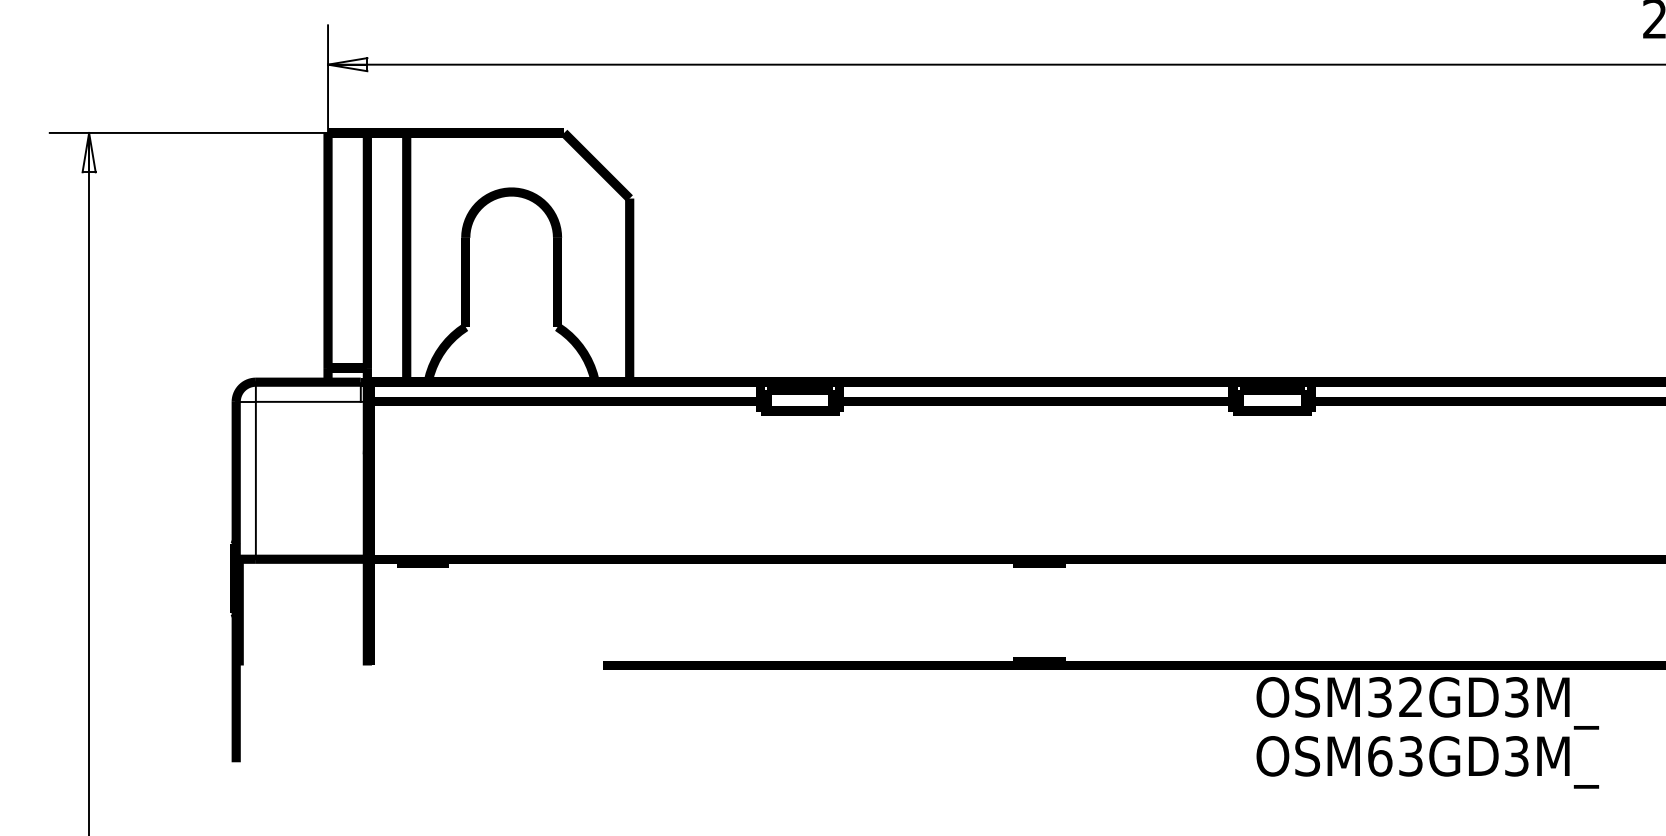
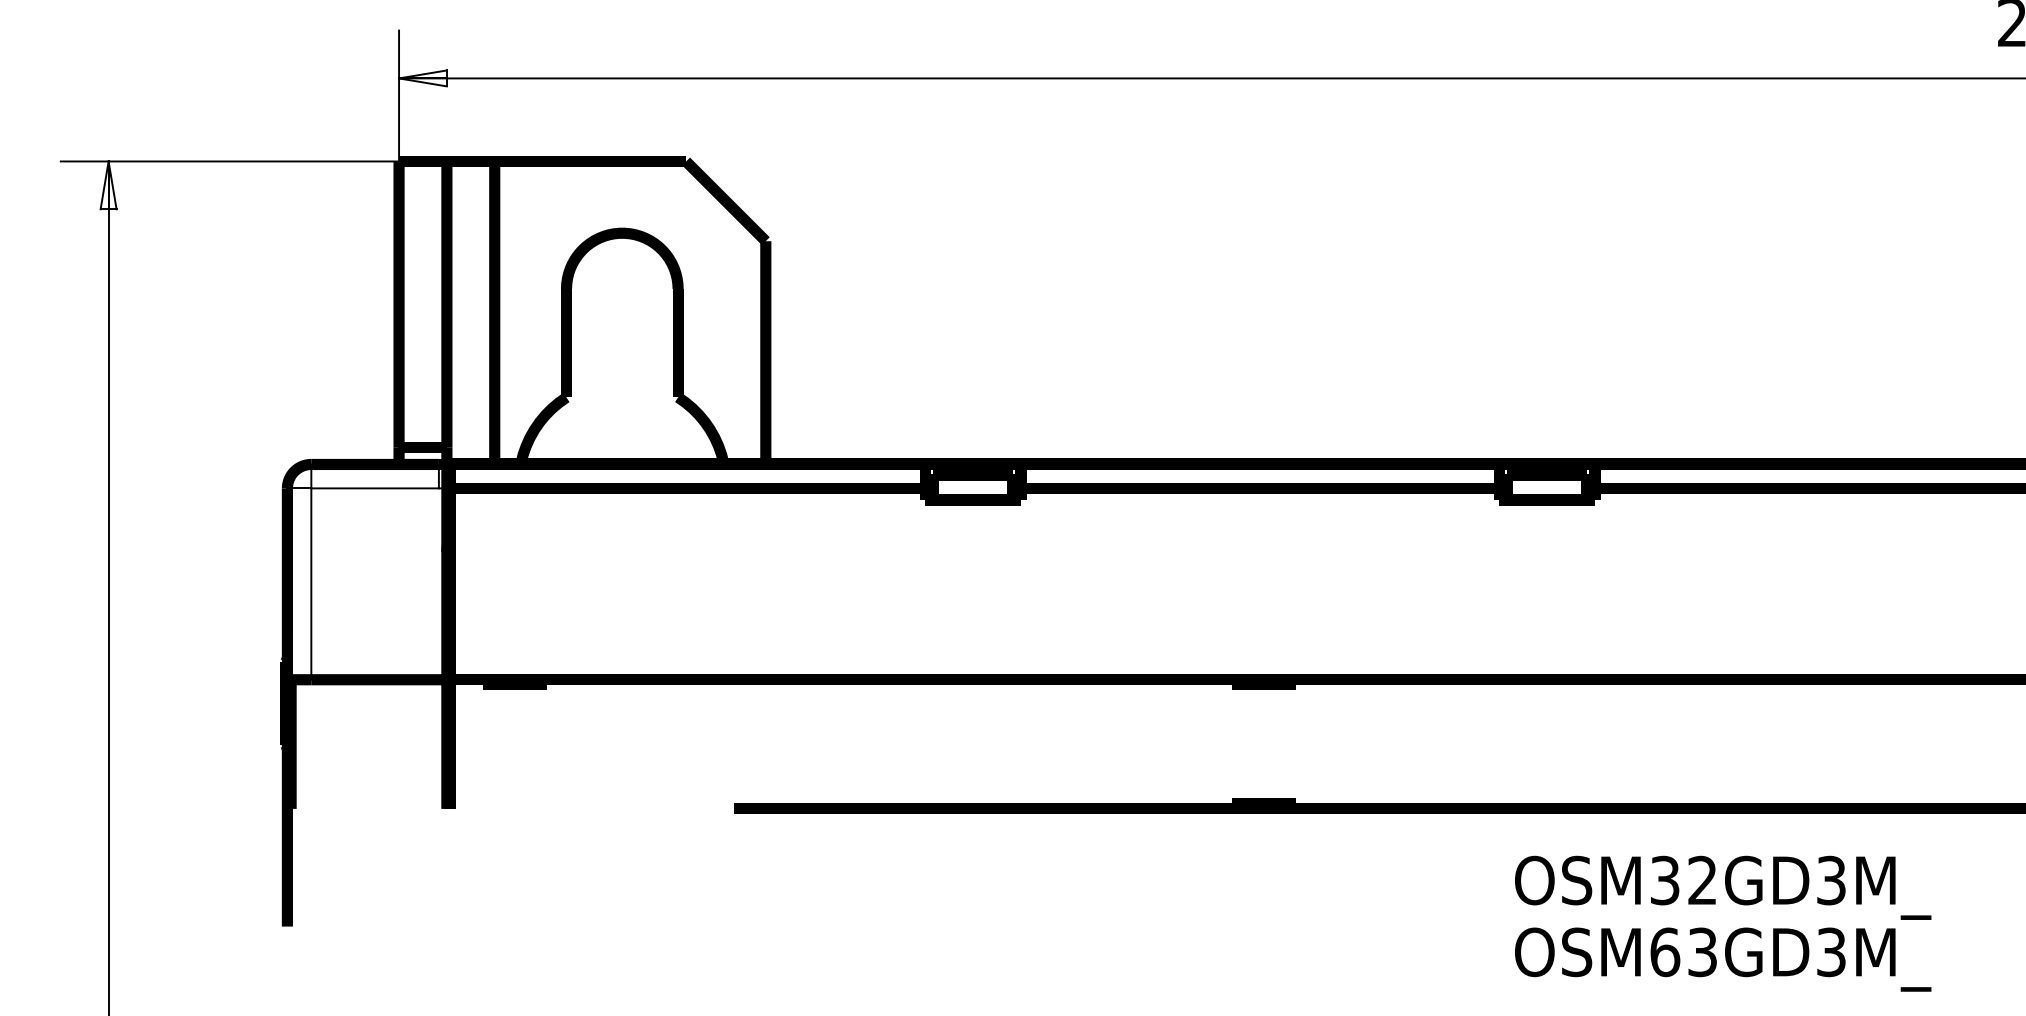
text: (1428, 732) -> (1723, 923), moved

